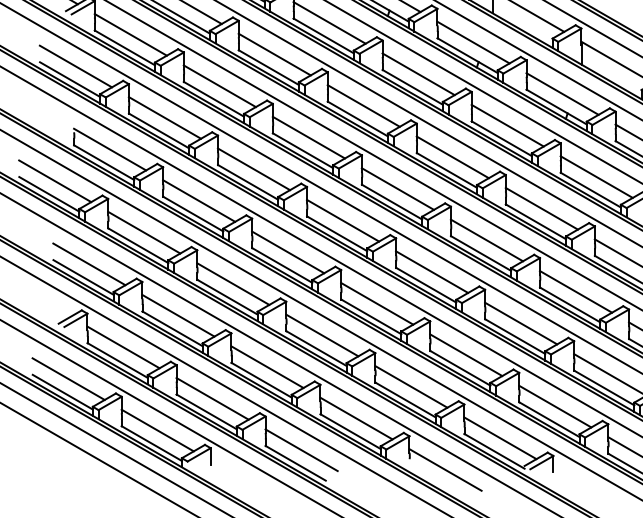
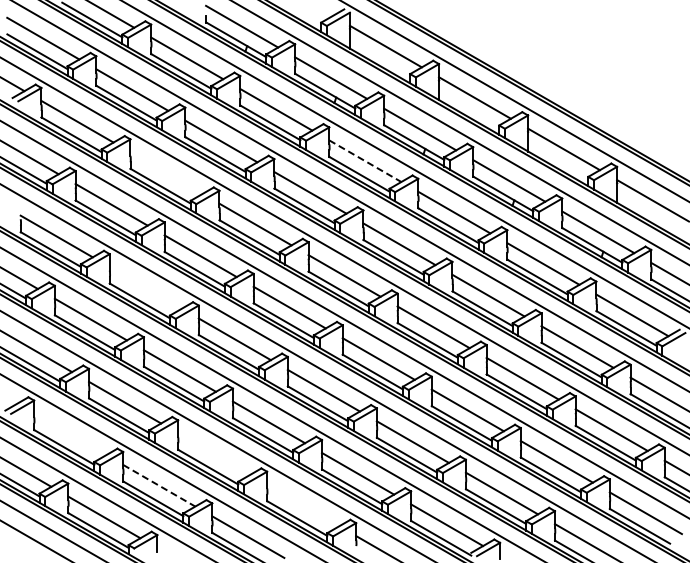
line: (418, 74) -> (365, 161), solid -> dashed
line: (219, 85) -> (166, 172), removed
line: (198, 200) -> (145, 287), removed
line: (123, 347) -> (70, 434), removed
line: (267, 366) -> (214, 453), removed
line: (212, 398) -> (159, 485), solid -> dashed
line: (356, 418) -> (303, 505), removed

